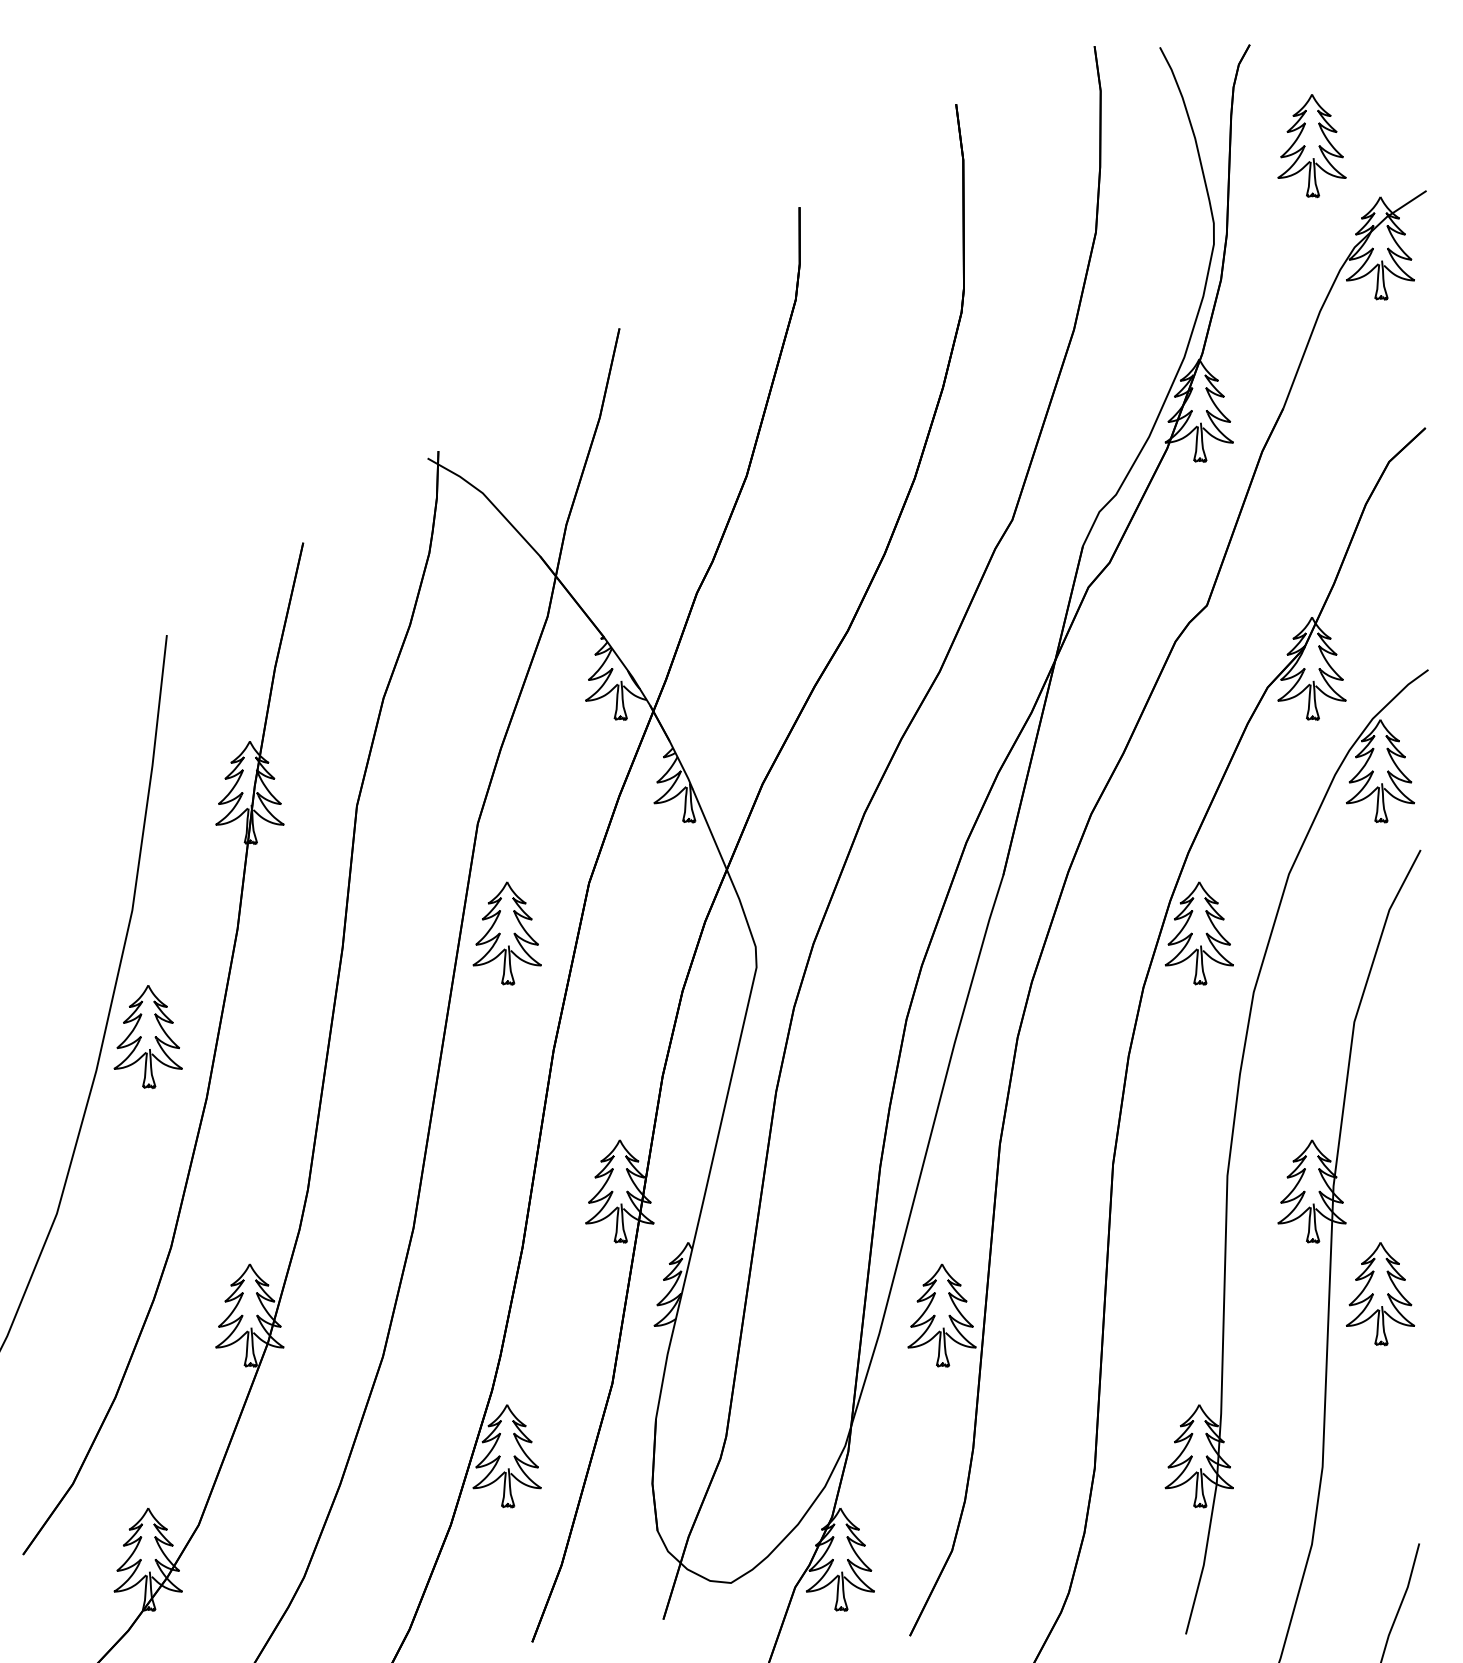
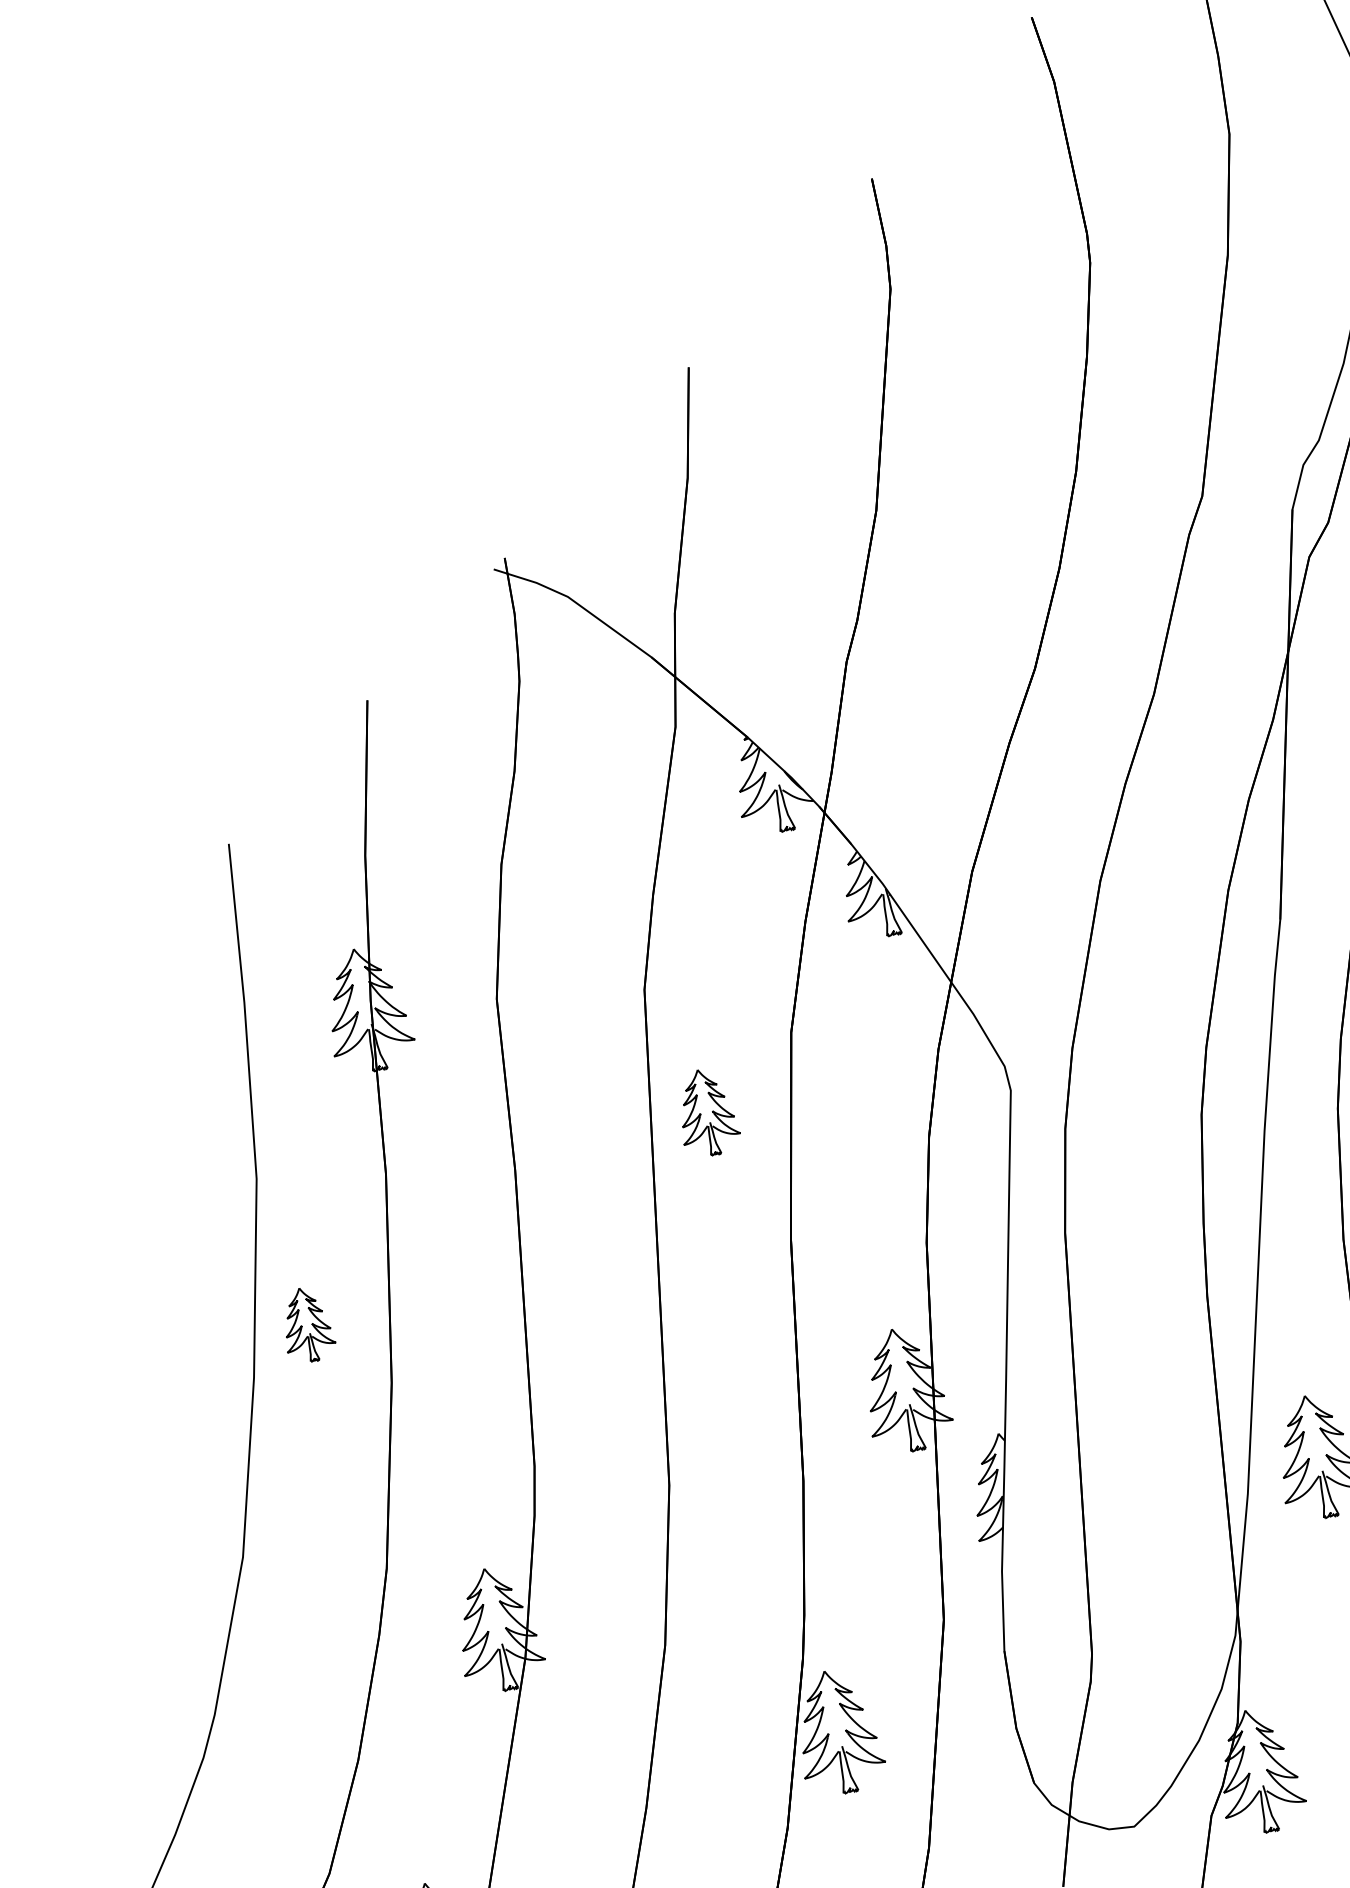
part: (506, 933) -> (705, 1112), size x0.7
part: (147, 1036) -> (306, 1324), size x0.6

